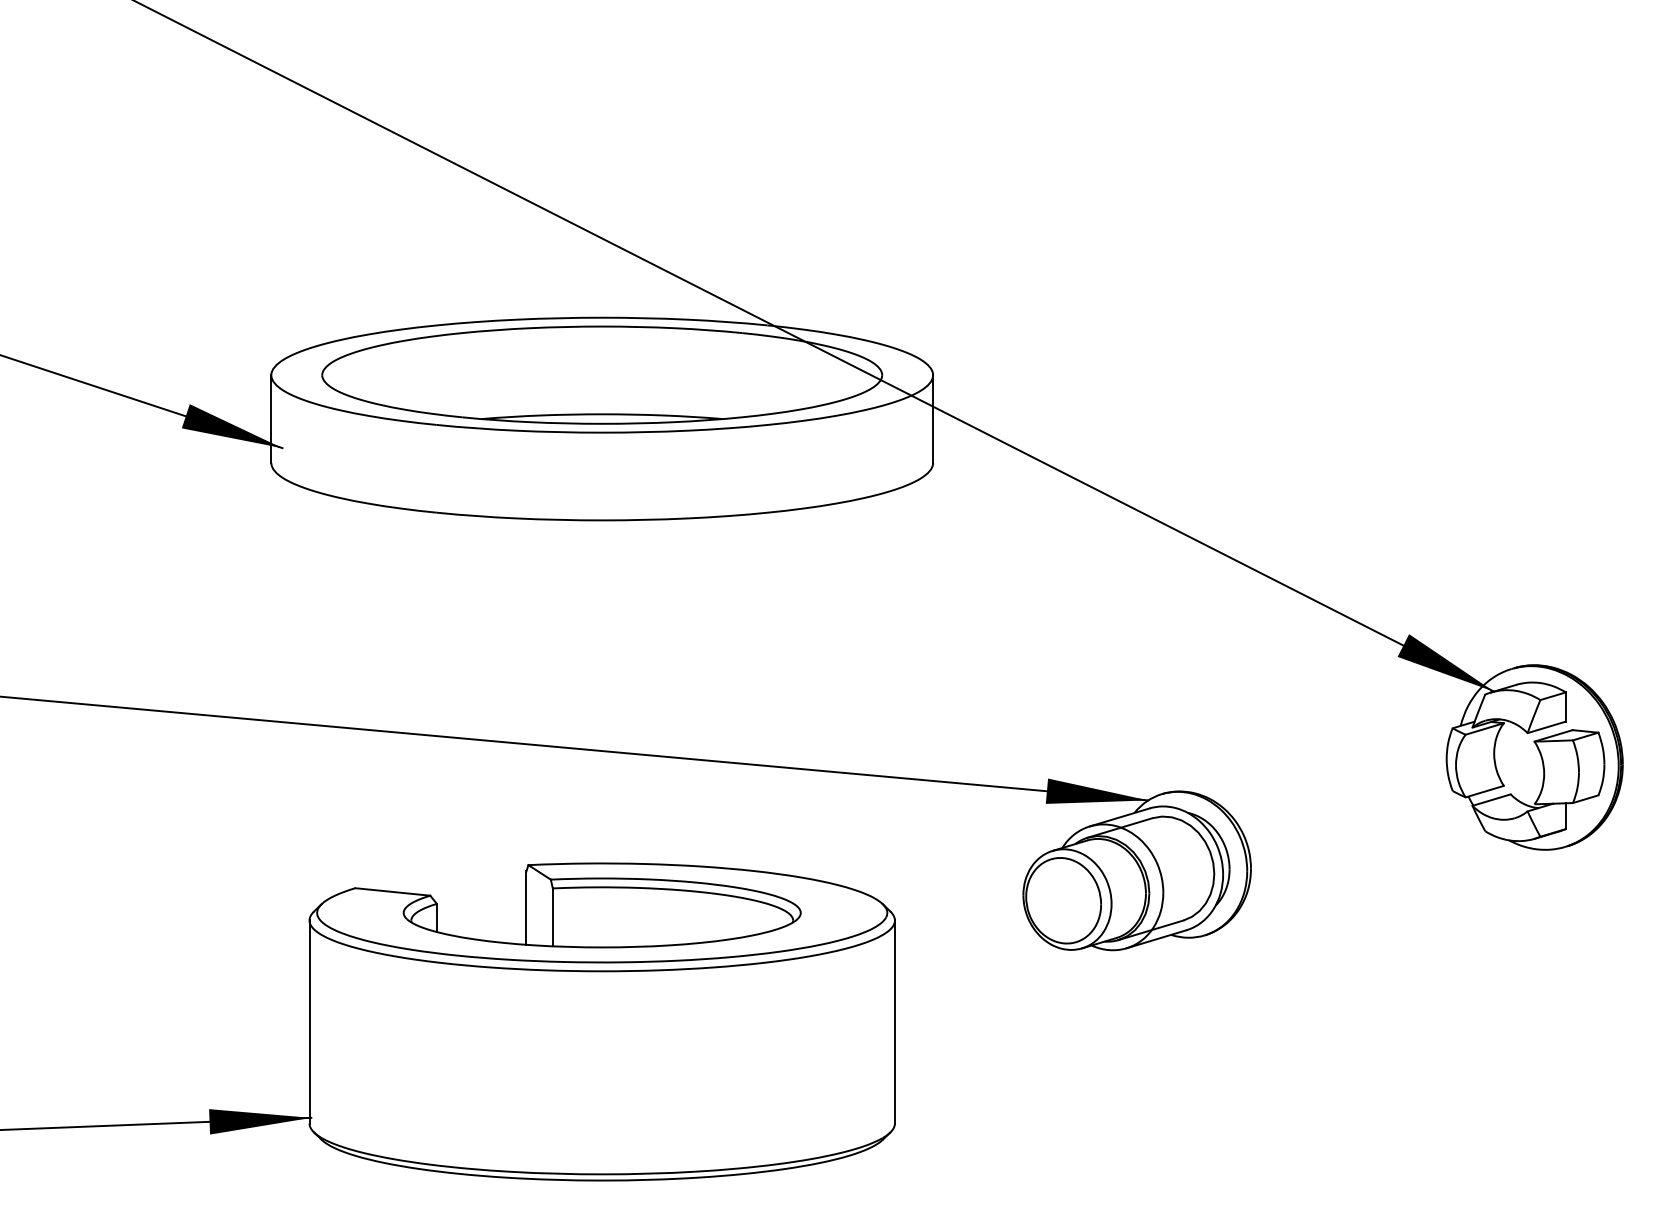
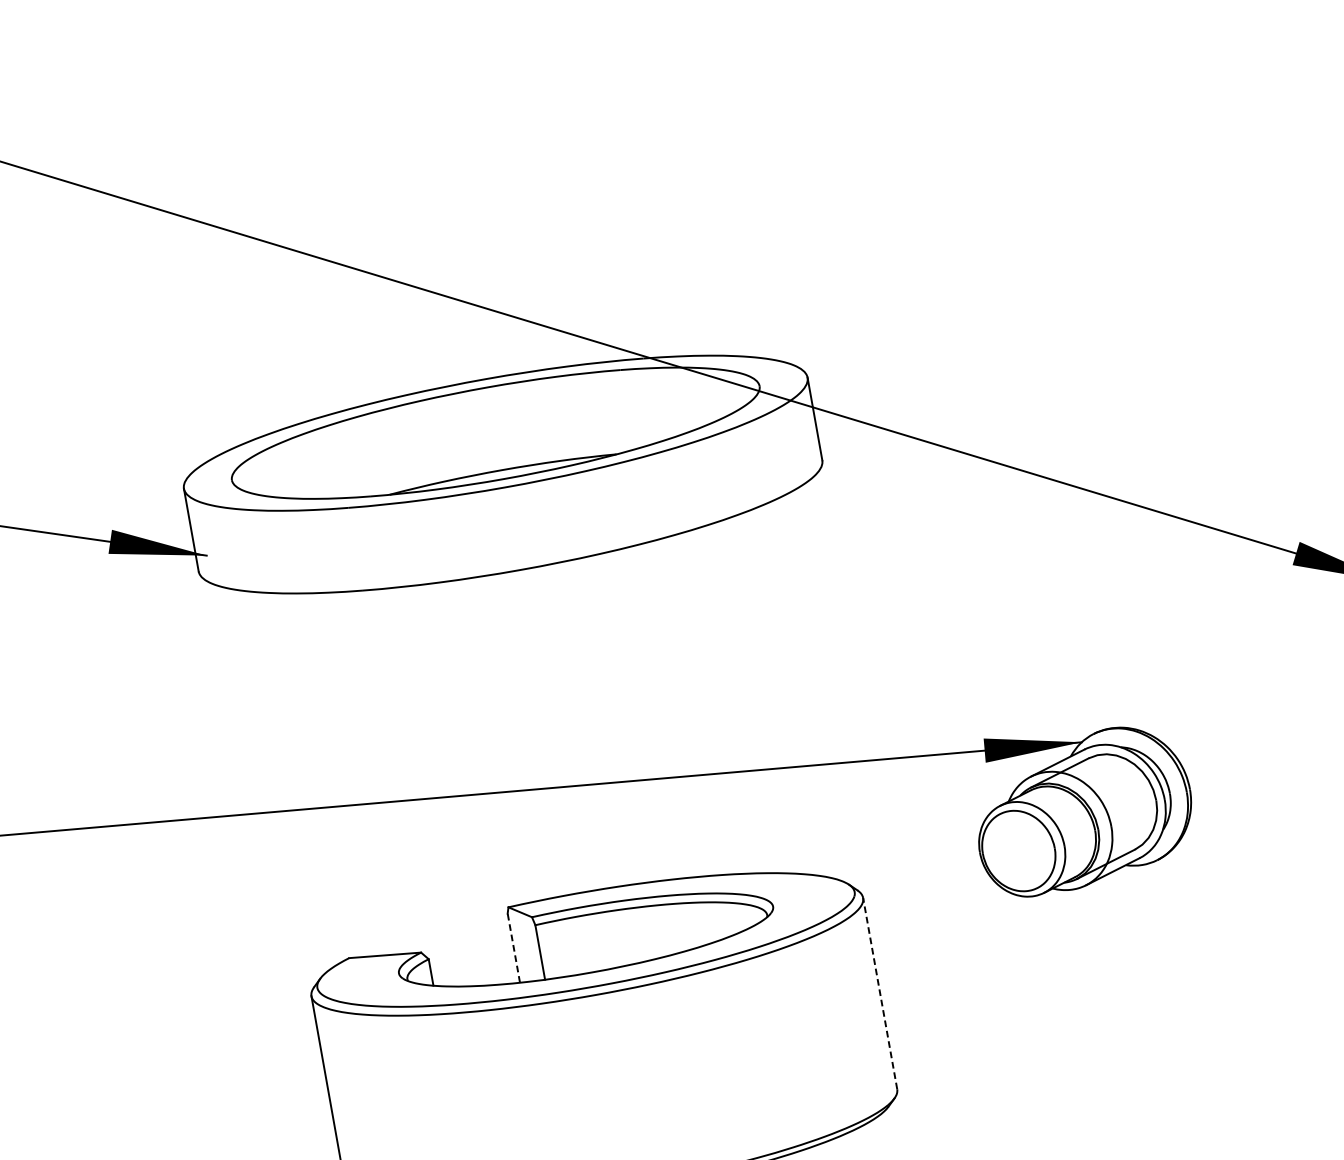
line: (526, 908) -> (513, 948), solid -> dashed
line: (894, 1022) -> (879, 994), solid -> dashed

